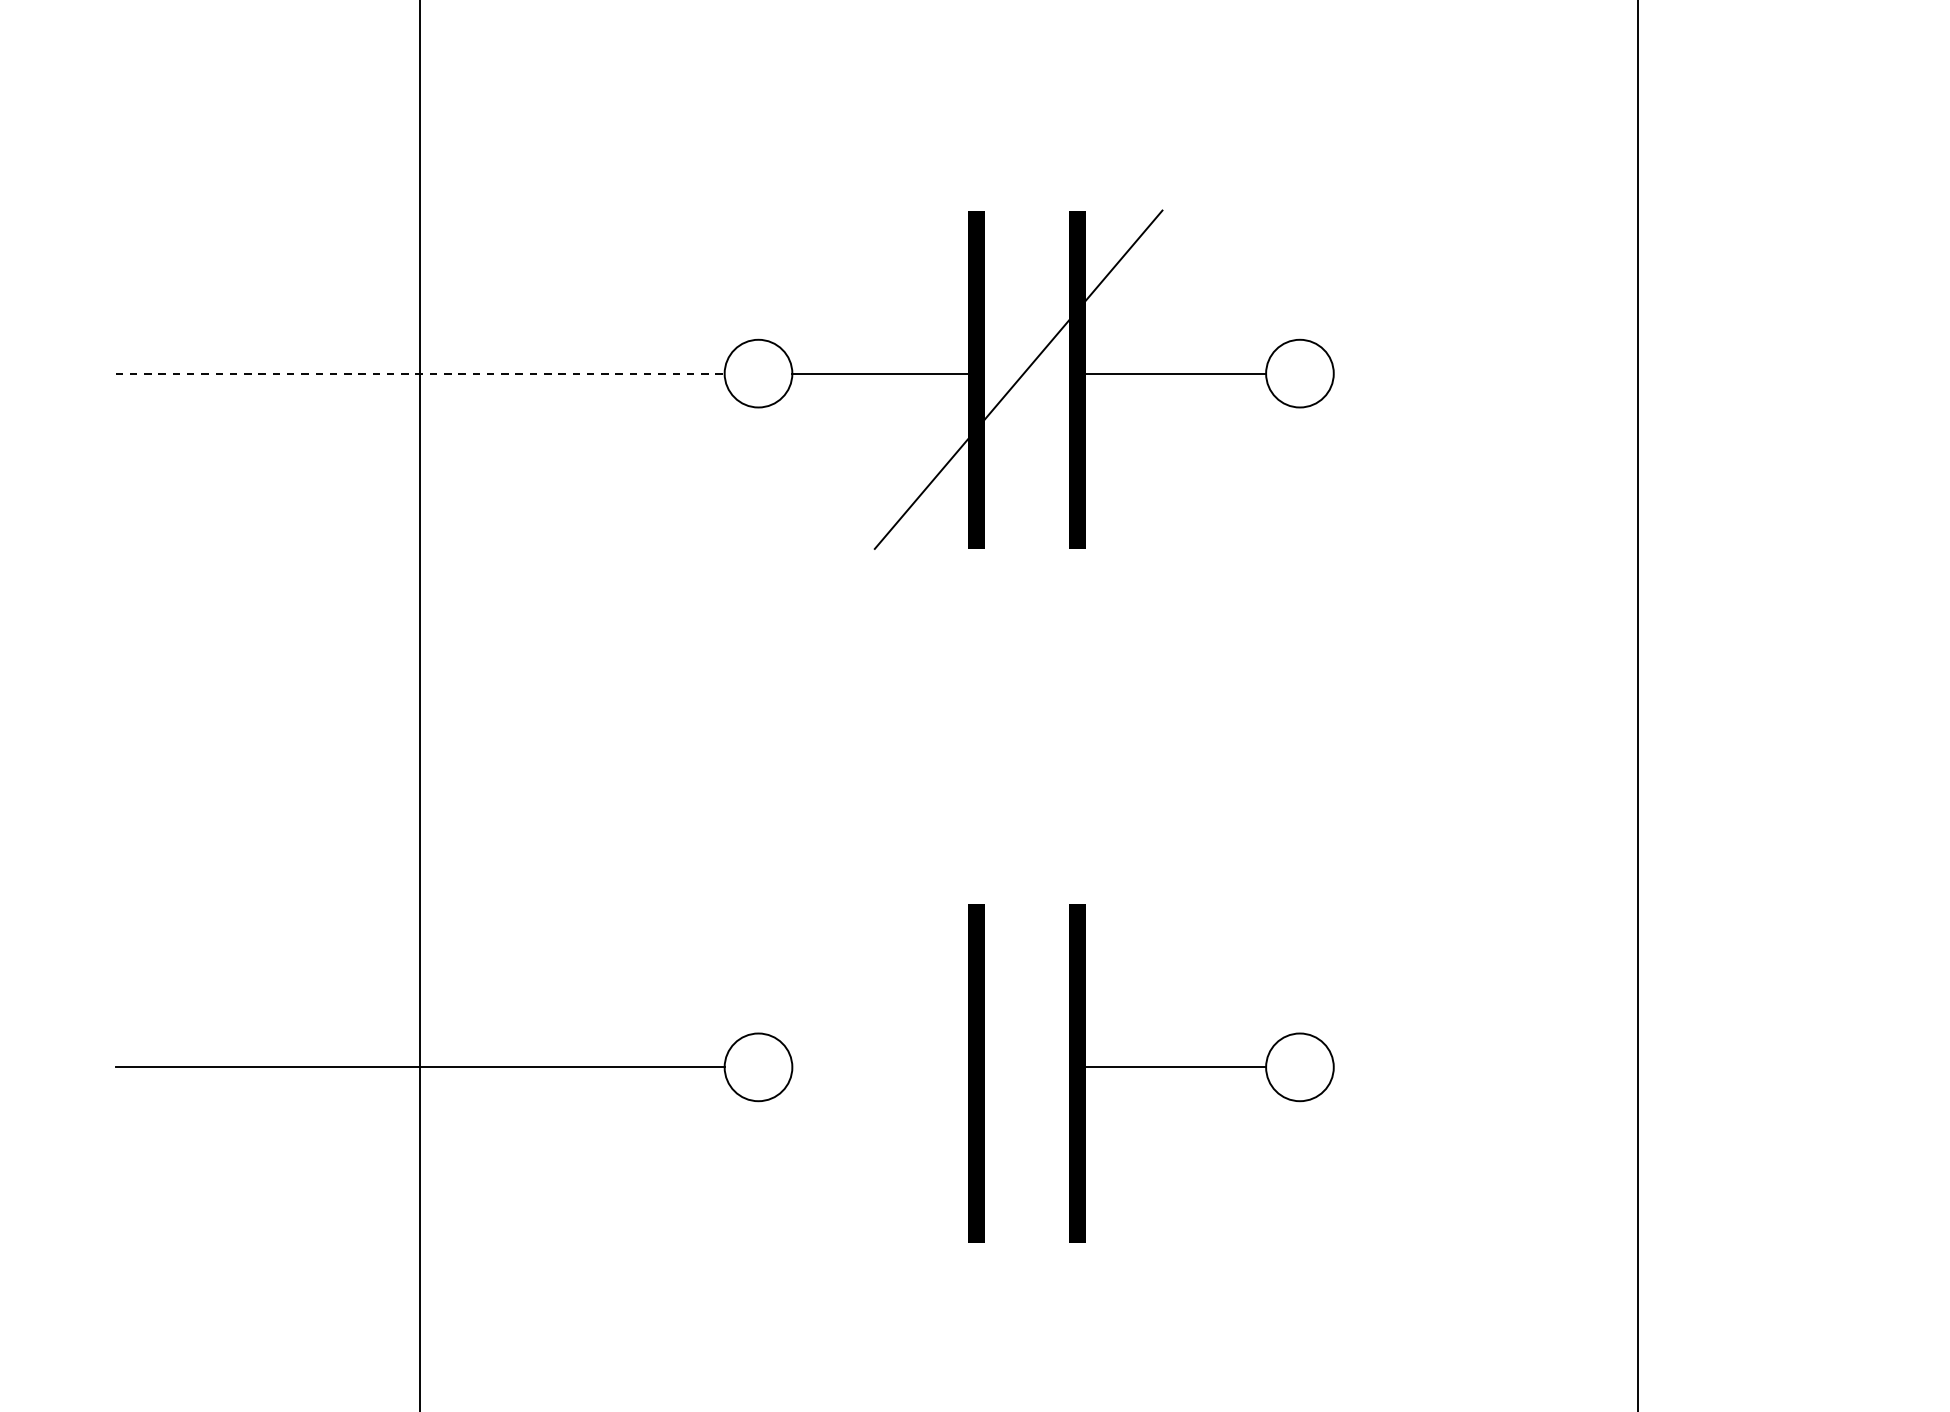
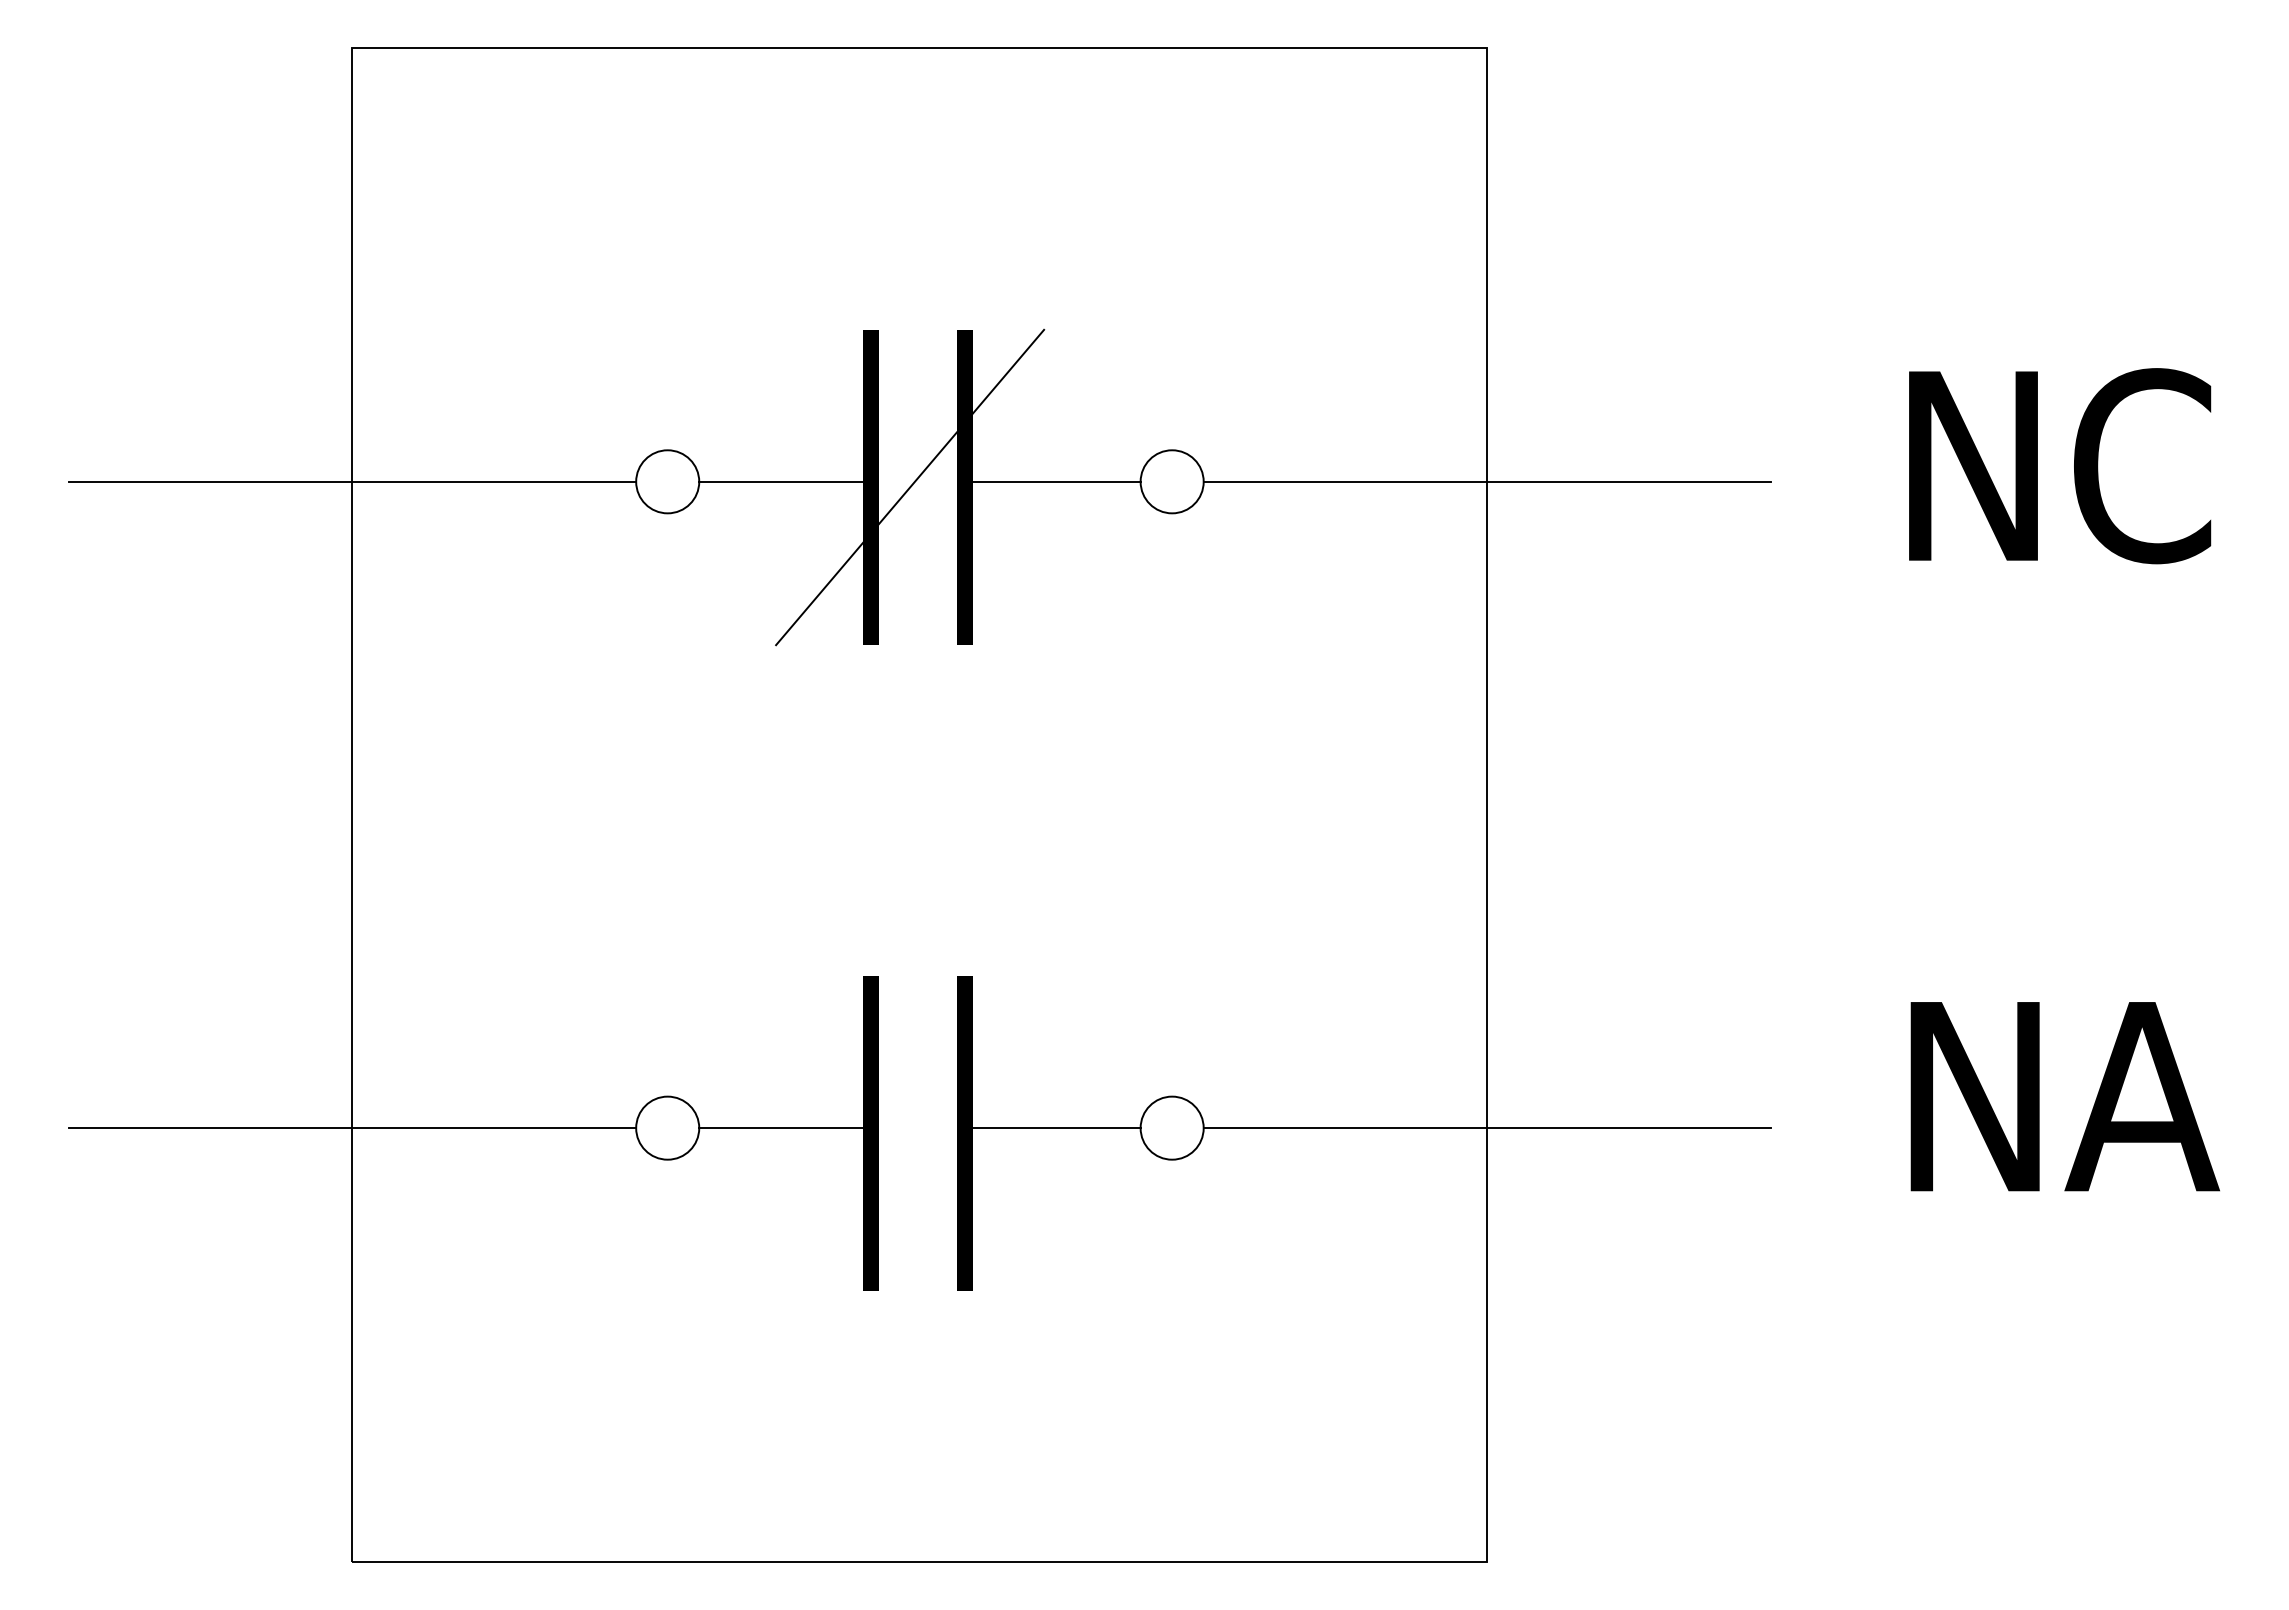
line: (420, 373) -> (352, 481), dashed -> solid
line: (1638, 373) -> (1487, 481), added
line: (883, 1067) -> (784, 1128), added
line: (1638, 1067) -> (1487, 1128), added

